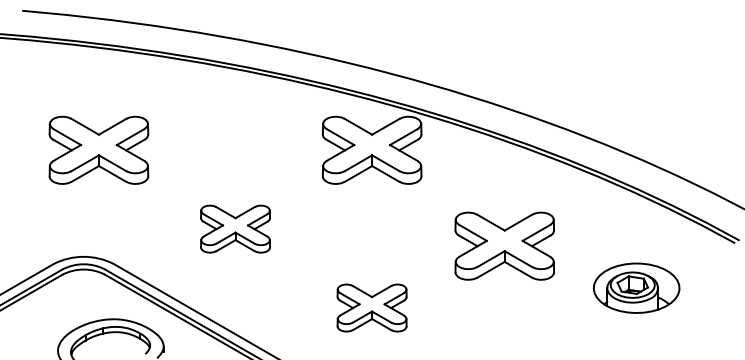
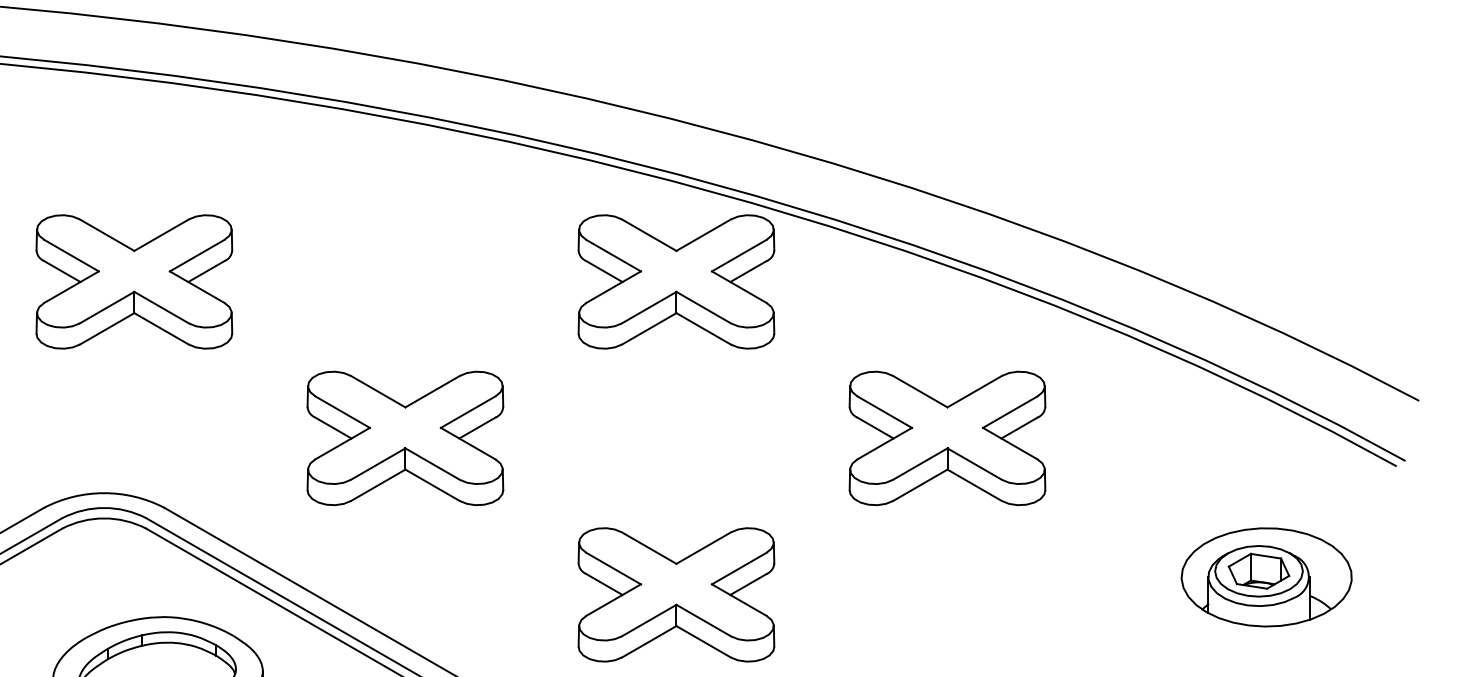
part: (235, 228) -> (405, 437), size x1.43
part: (504, 245) -> (946, 437), moved
part: (636, 287) -> (1266, 575), moved
part: (371, 307) -> (675, 593), size x1.43

